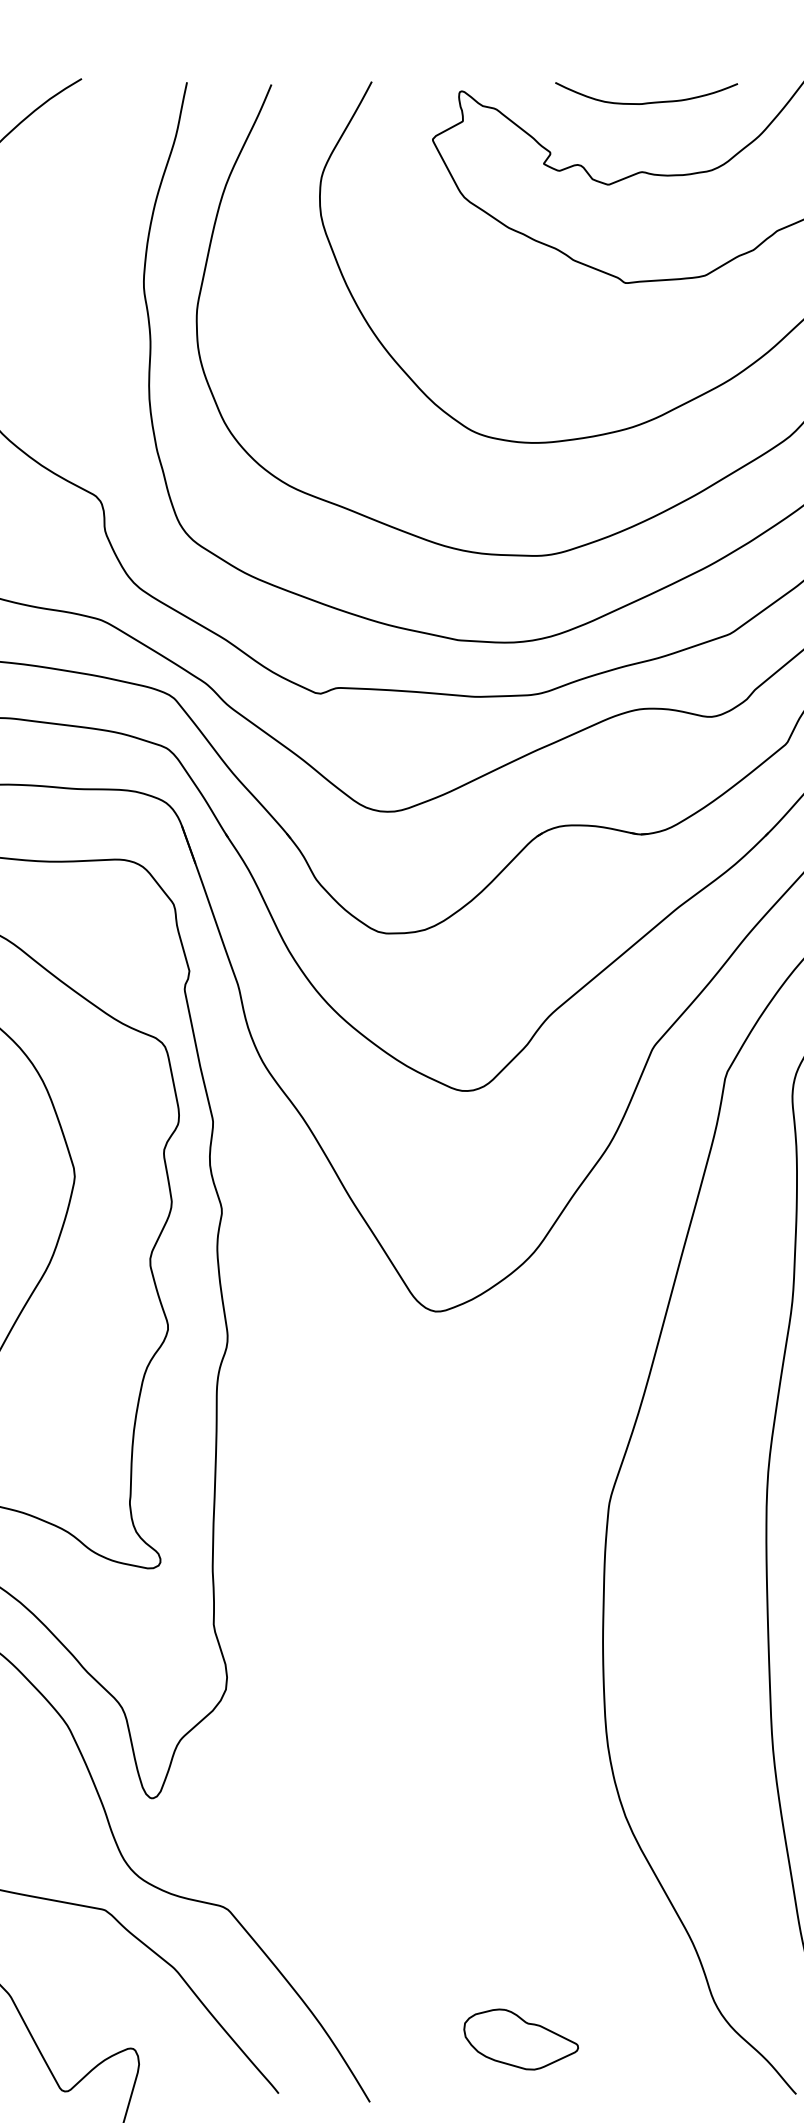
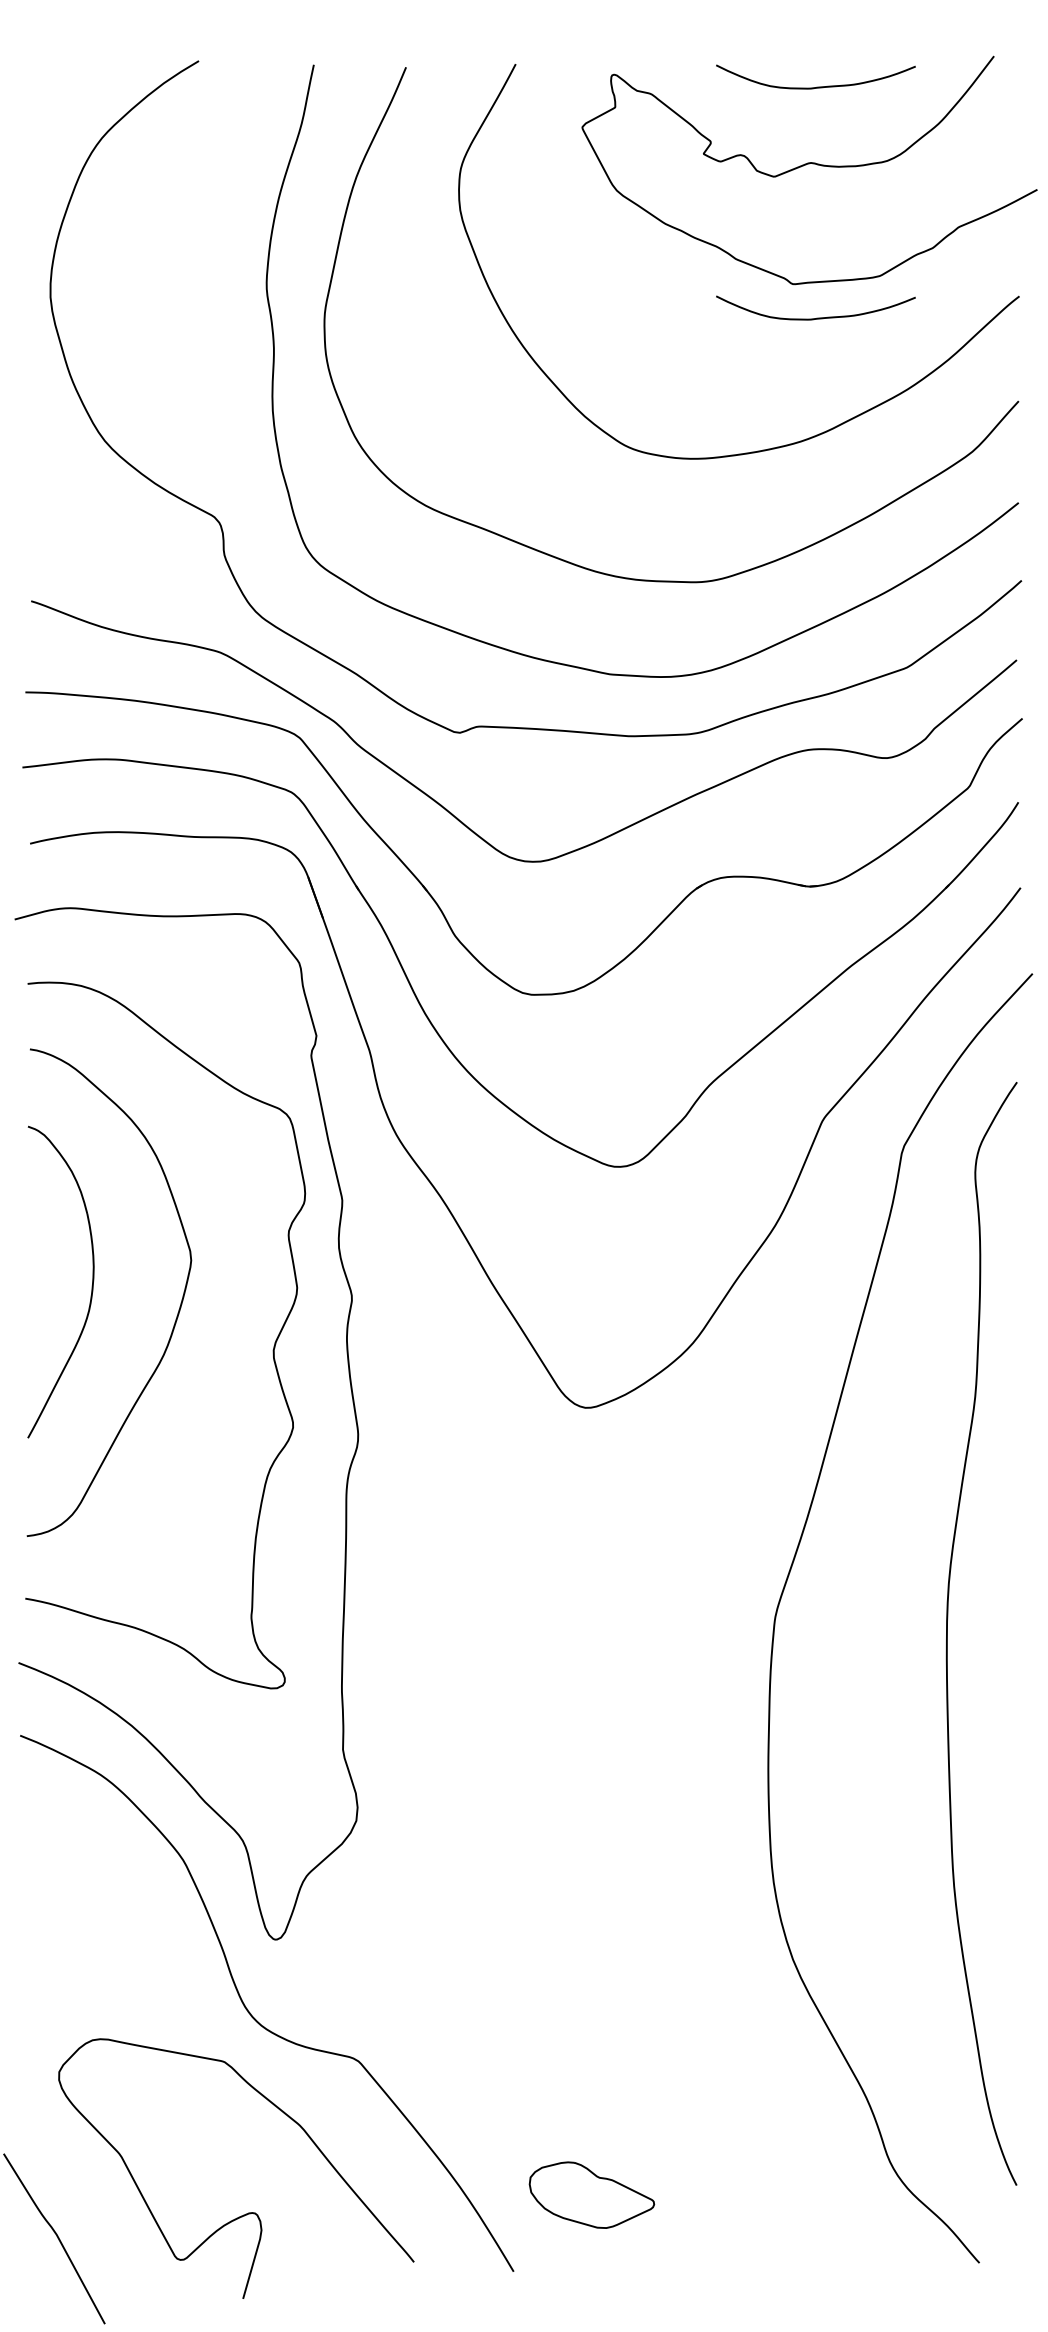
curve: (647, 313) -> (816, 317), added
part: (520, 2038) -> (591, 2194), moved

